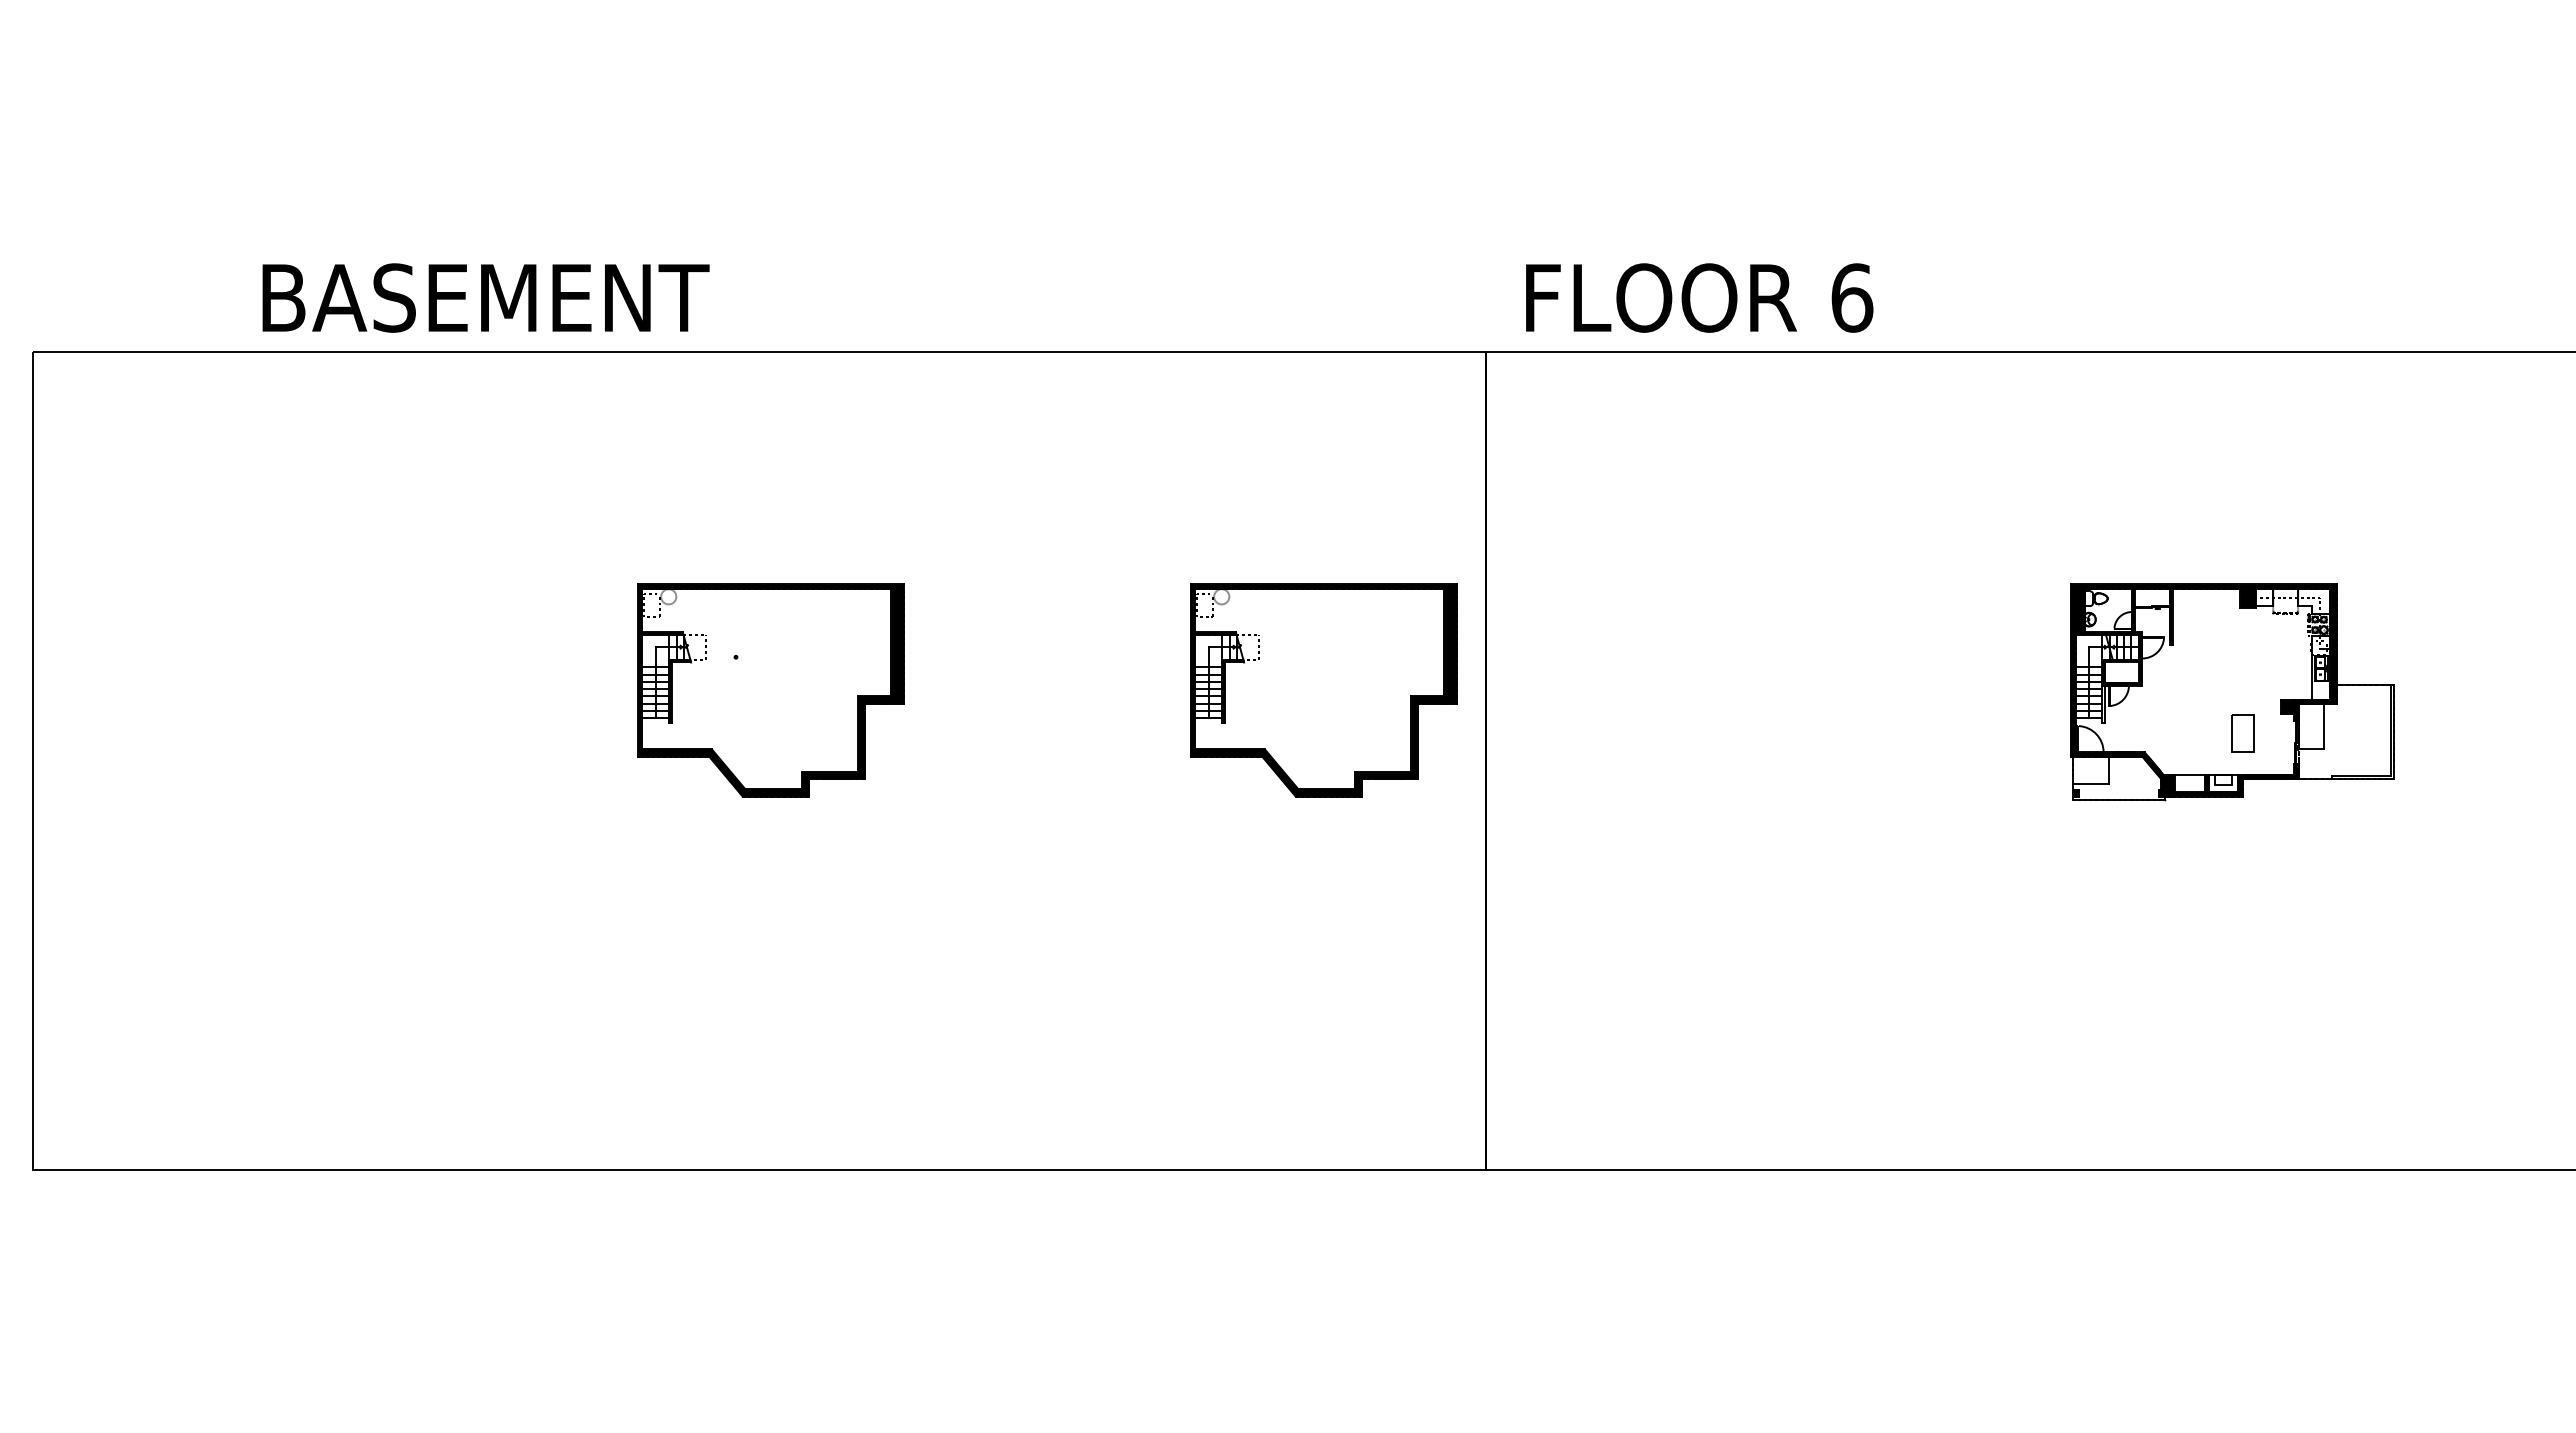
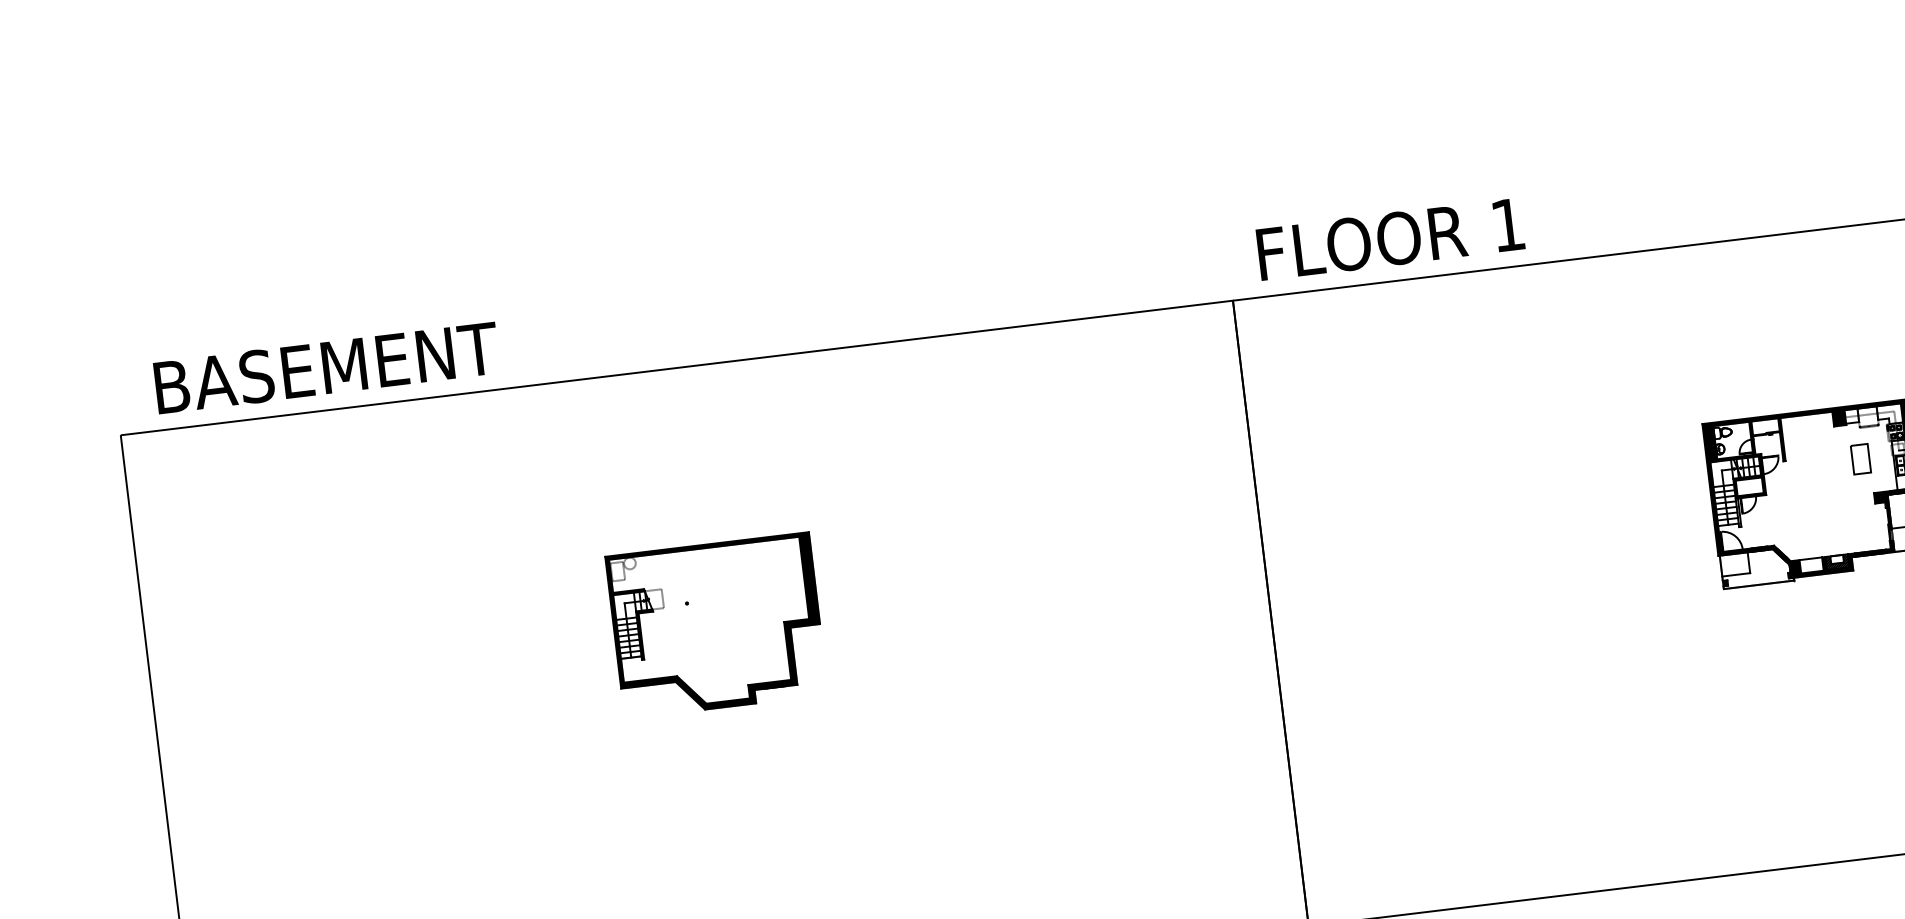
text: (485, 297) -> (326, 367), moved
text: (1852, 297) -> (1508, 224), 6 -> 1
part: (1323, 690) -> (1139, 574), removed
part: (2242, 733) -> (1860, 459), moved
hatch: (2223, 783) -> (1837, 562), added

